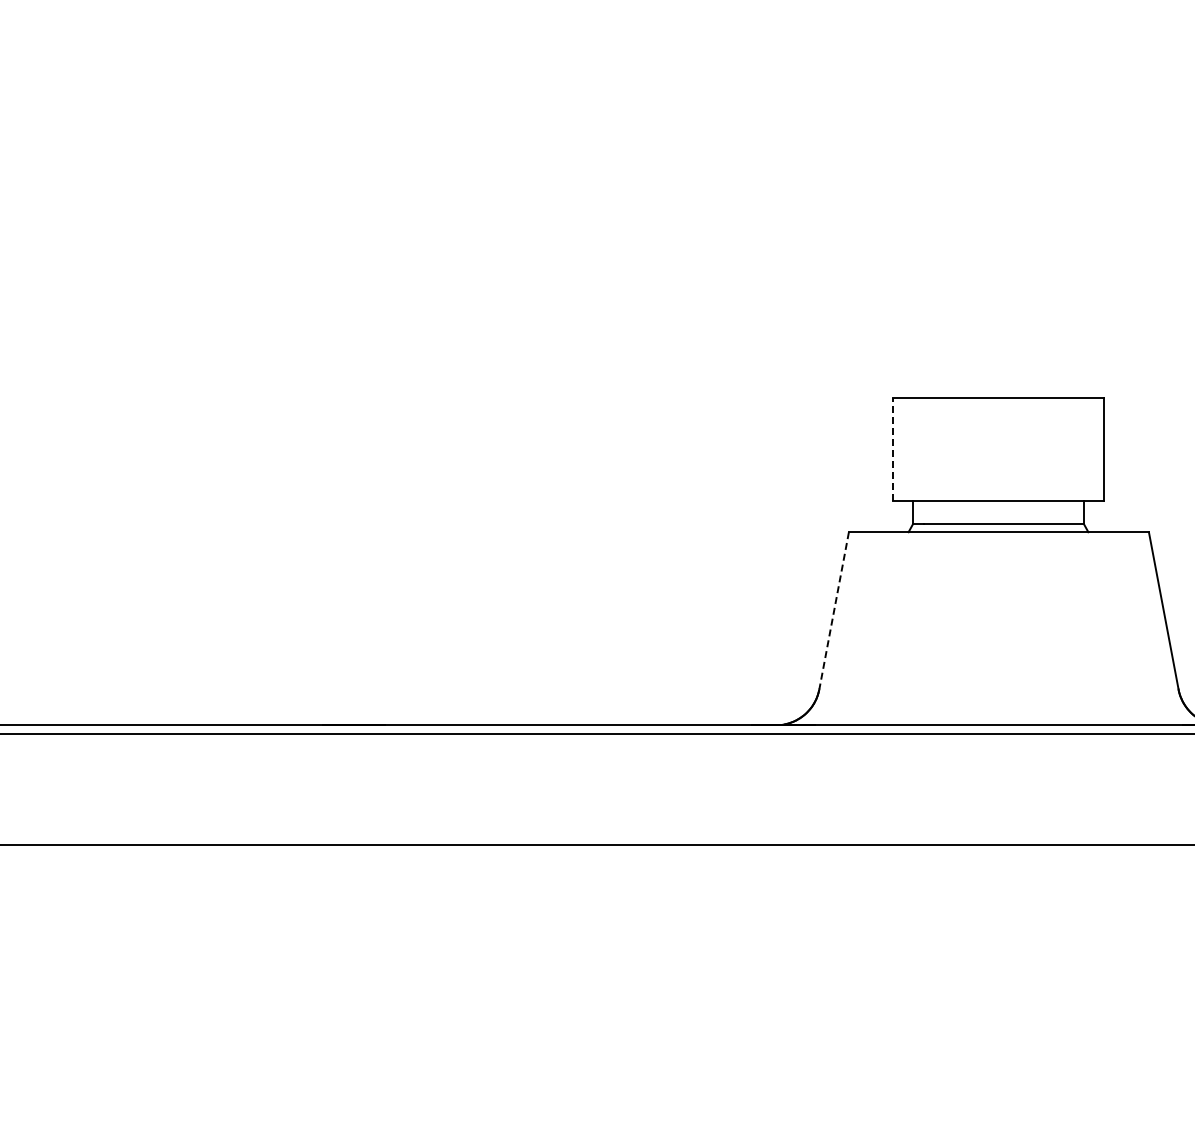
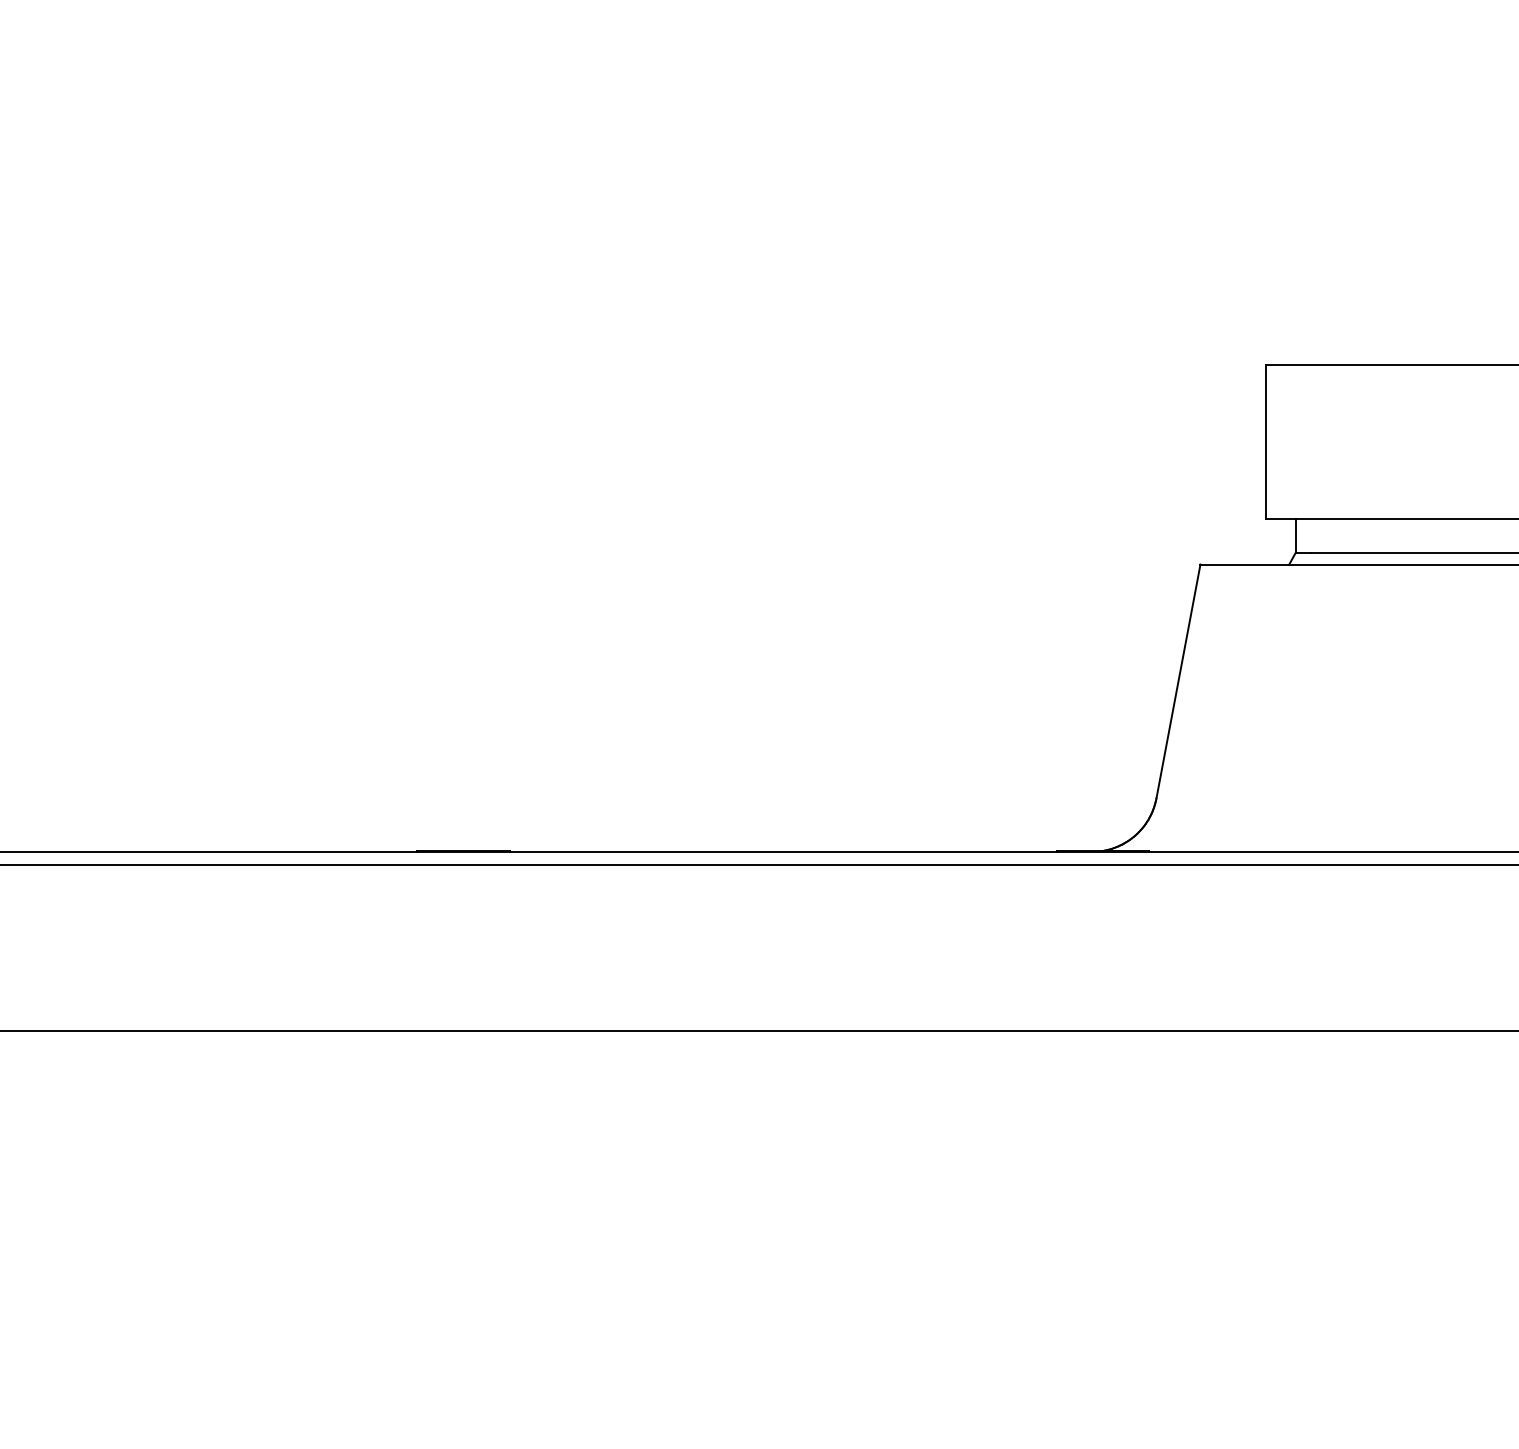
line: (892, 449) -> (1265, 441), dashed -> solid
line: (834, 610) -> (1178, 681), dashed -> solid

